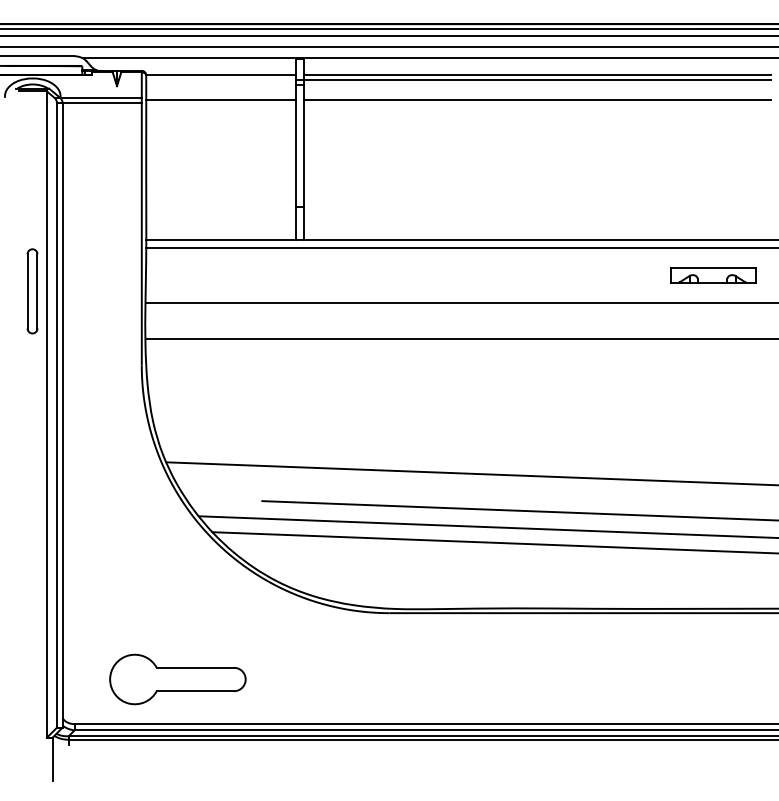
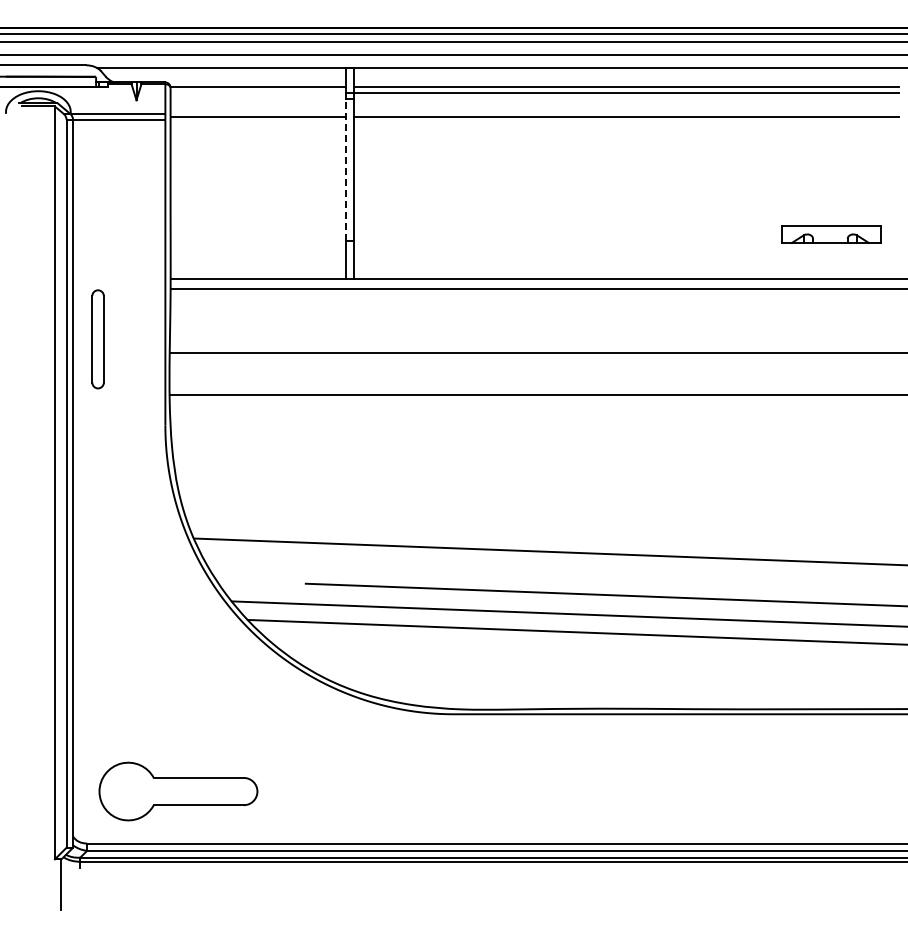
line: (296, 145) -> (345, 169), solid -> dashed
part: (713, 275) -> (831, 234), moved
part: (32, 291) -> (97, 339), moved
part: (177, 679) -> (178, 791), moved

